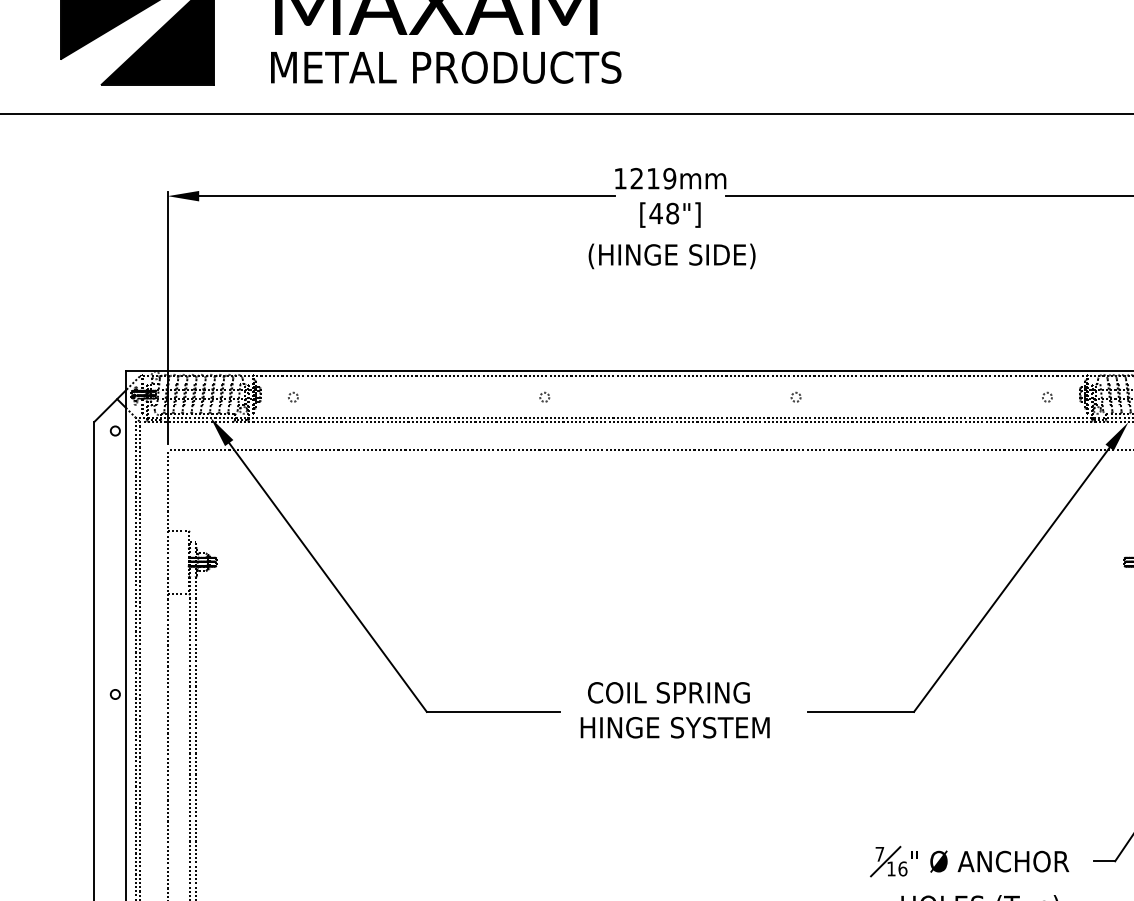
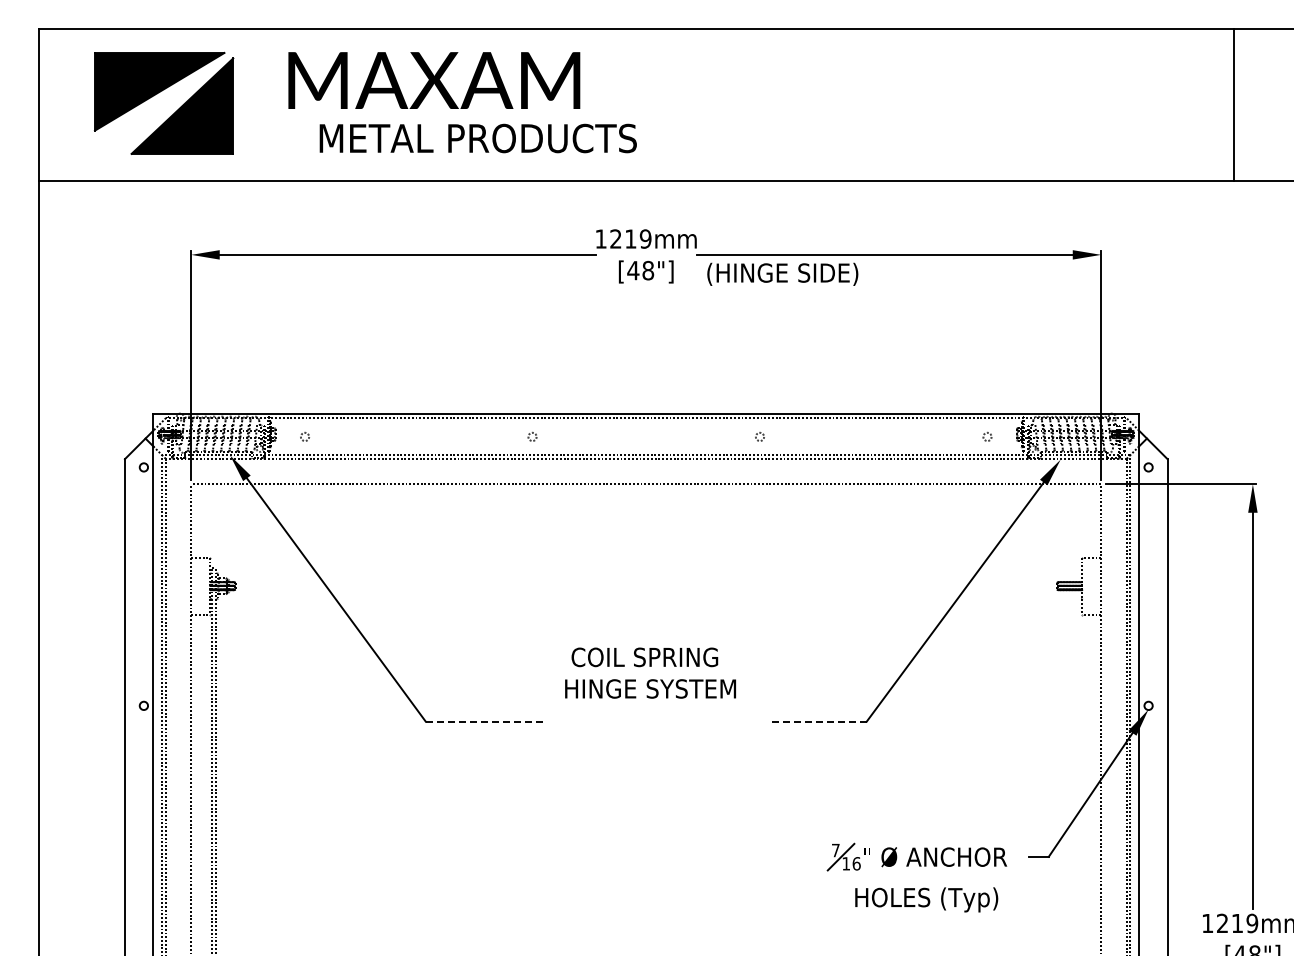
text: (445, 67) -> (477, 138), moved
text: (671, 255) -> (782, 273), moved
text: (675, 709) -> (650, 672), moved
line: (493, 711) -> (486, 721), solid -> dashed
line: (860, 711) -> (818, 721), solid -> dashed

